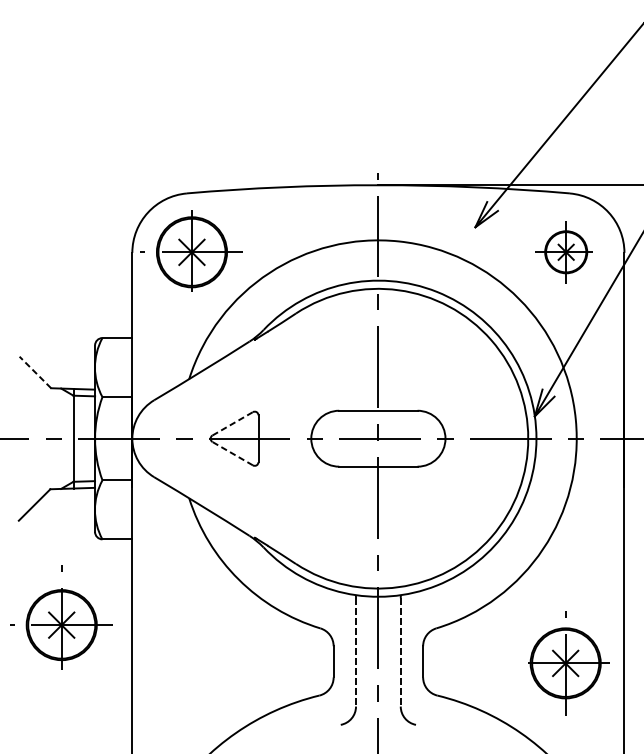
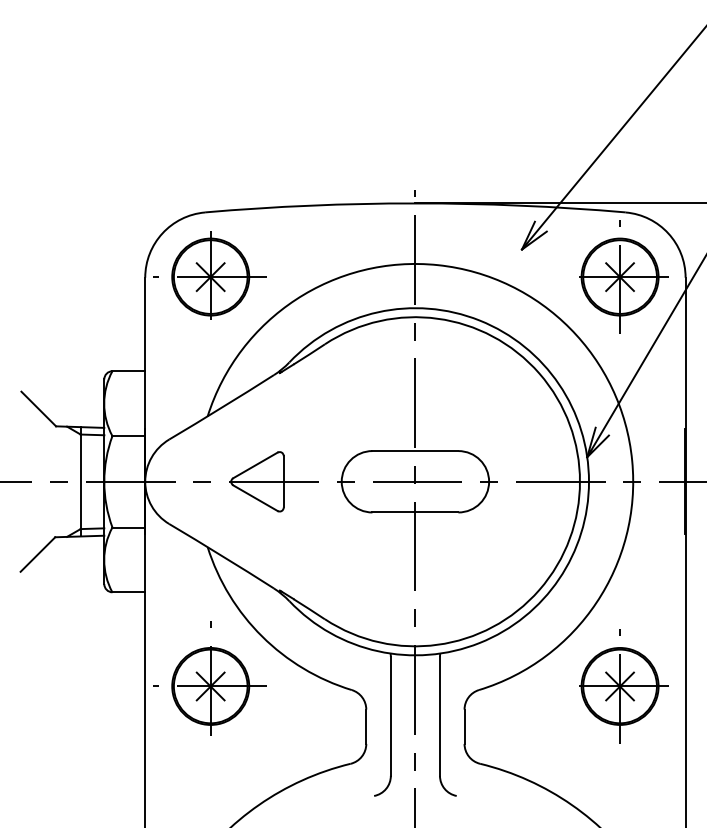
part: (567, 251) -> (623, 276), size x1.67
line: (35, 371) -> (38, 408), dashed -> solid
line: (232, 423) -> (255, 465), dashed -> solid
line: (232, 453) -> (255, 498), dashed -> solid
part: (60, 617) -> (209, 678), moved
line: (355, 652) -> (390, 716), dashed -> solid
line: (400, 652) -> (439, 716), dashed -> solid
part: (568, 663) -> (623, 686), moved

